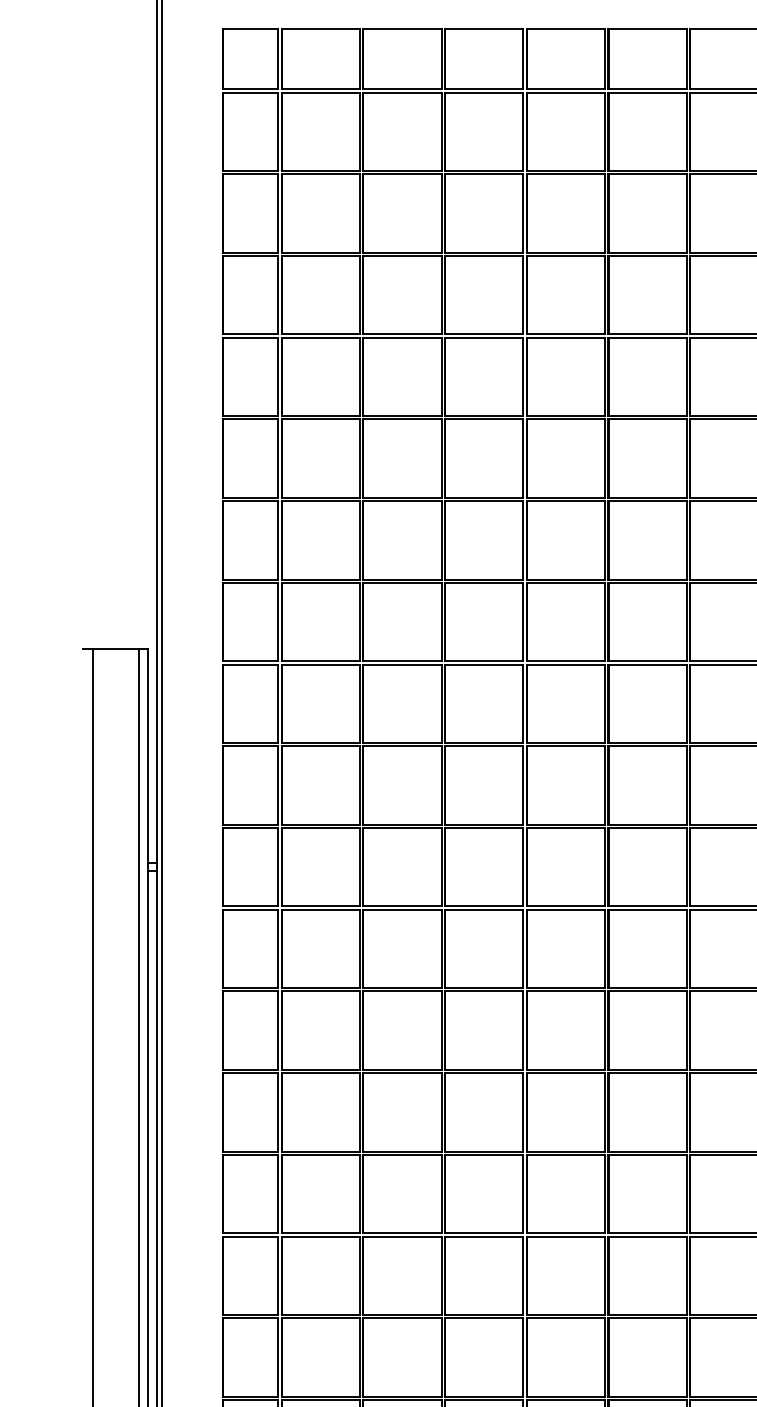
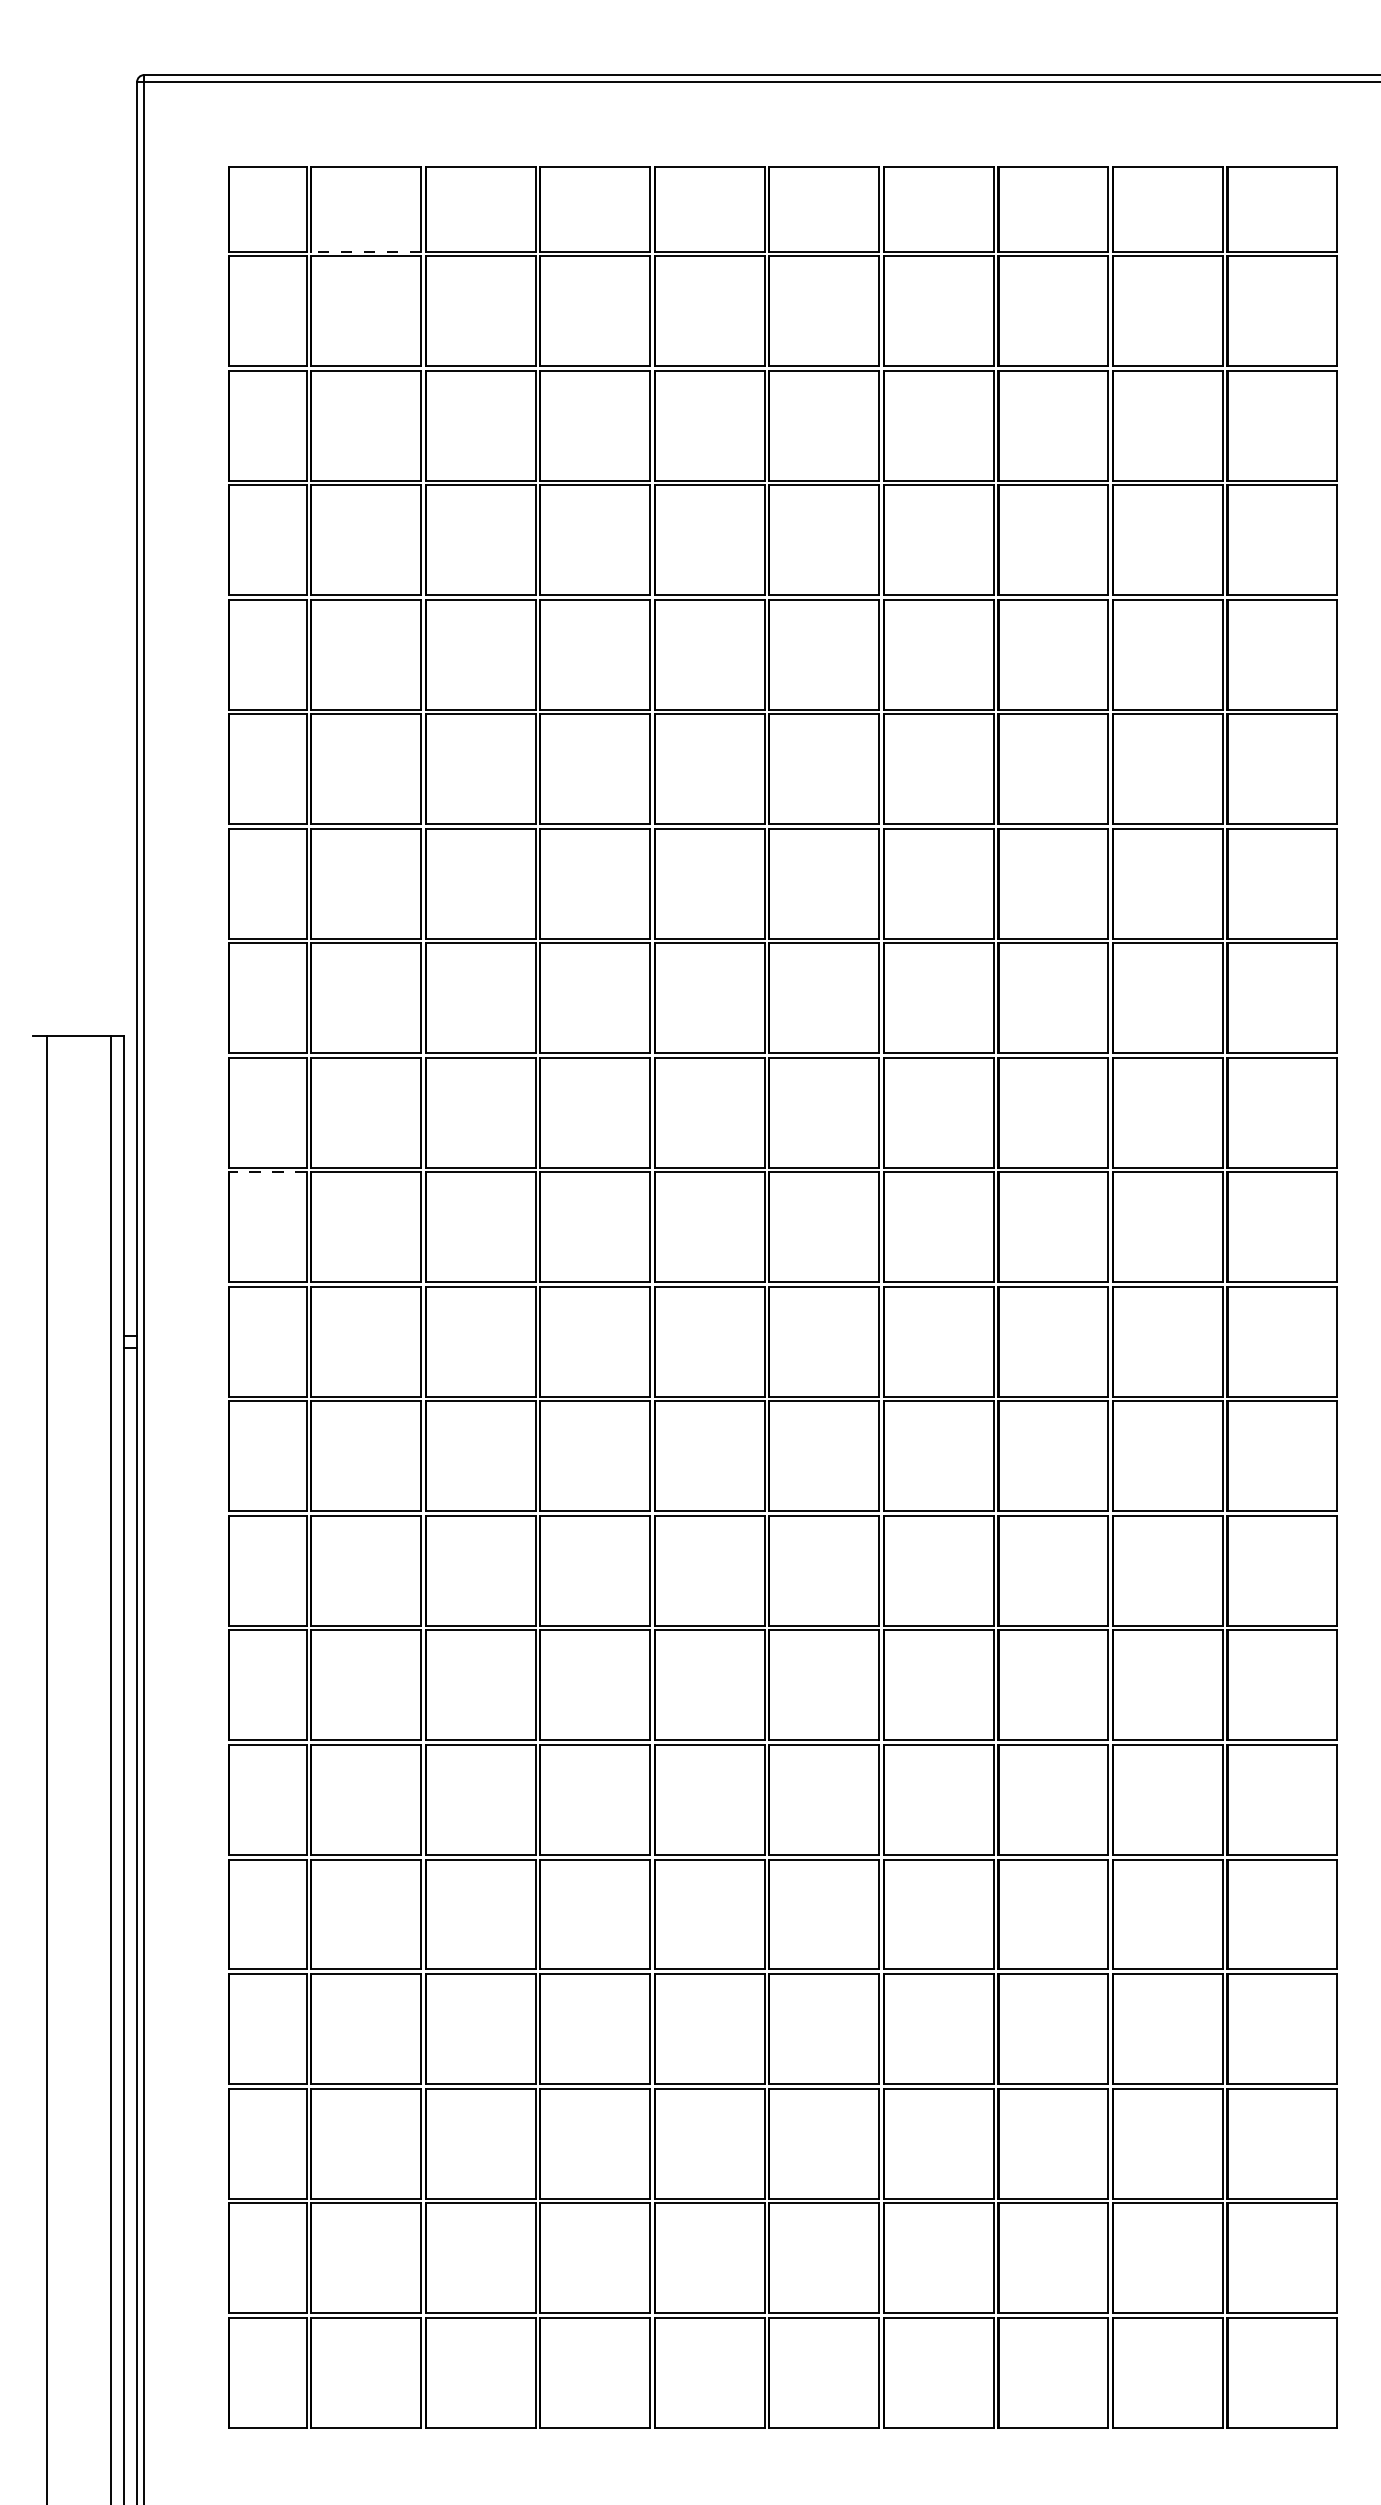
line: (321, 89) -> (366, 251), solid -> dashed
line: (250, 746) -> (267, 1172), solid -> dashed

